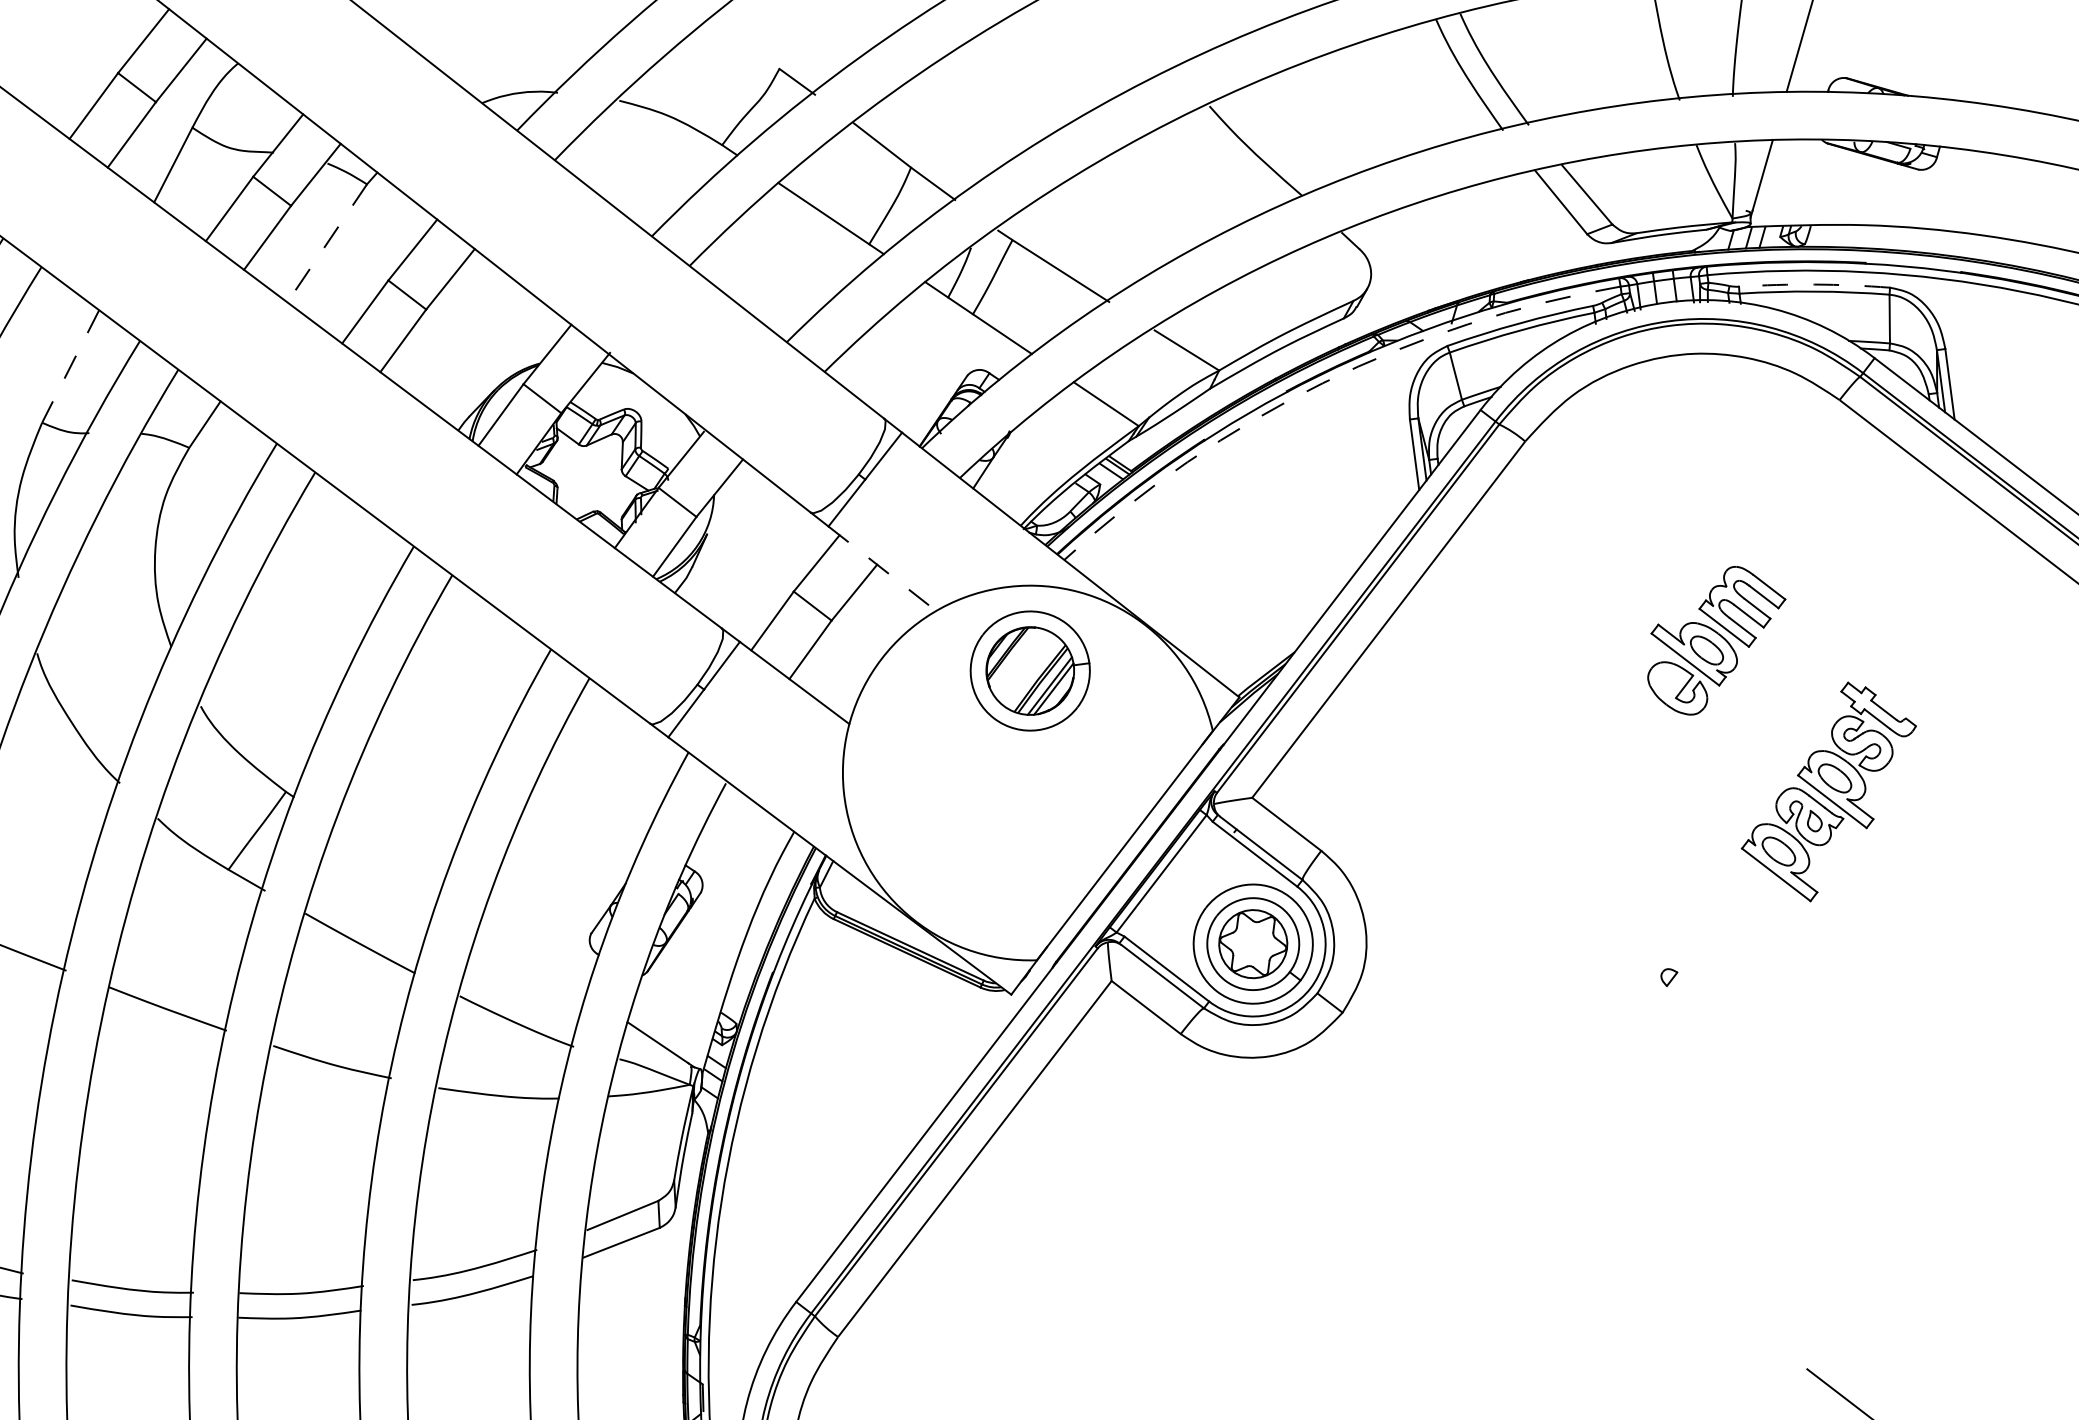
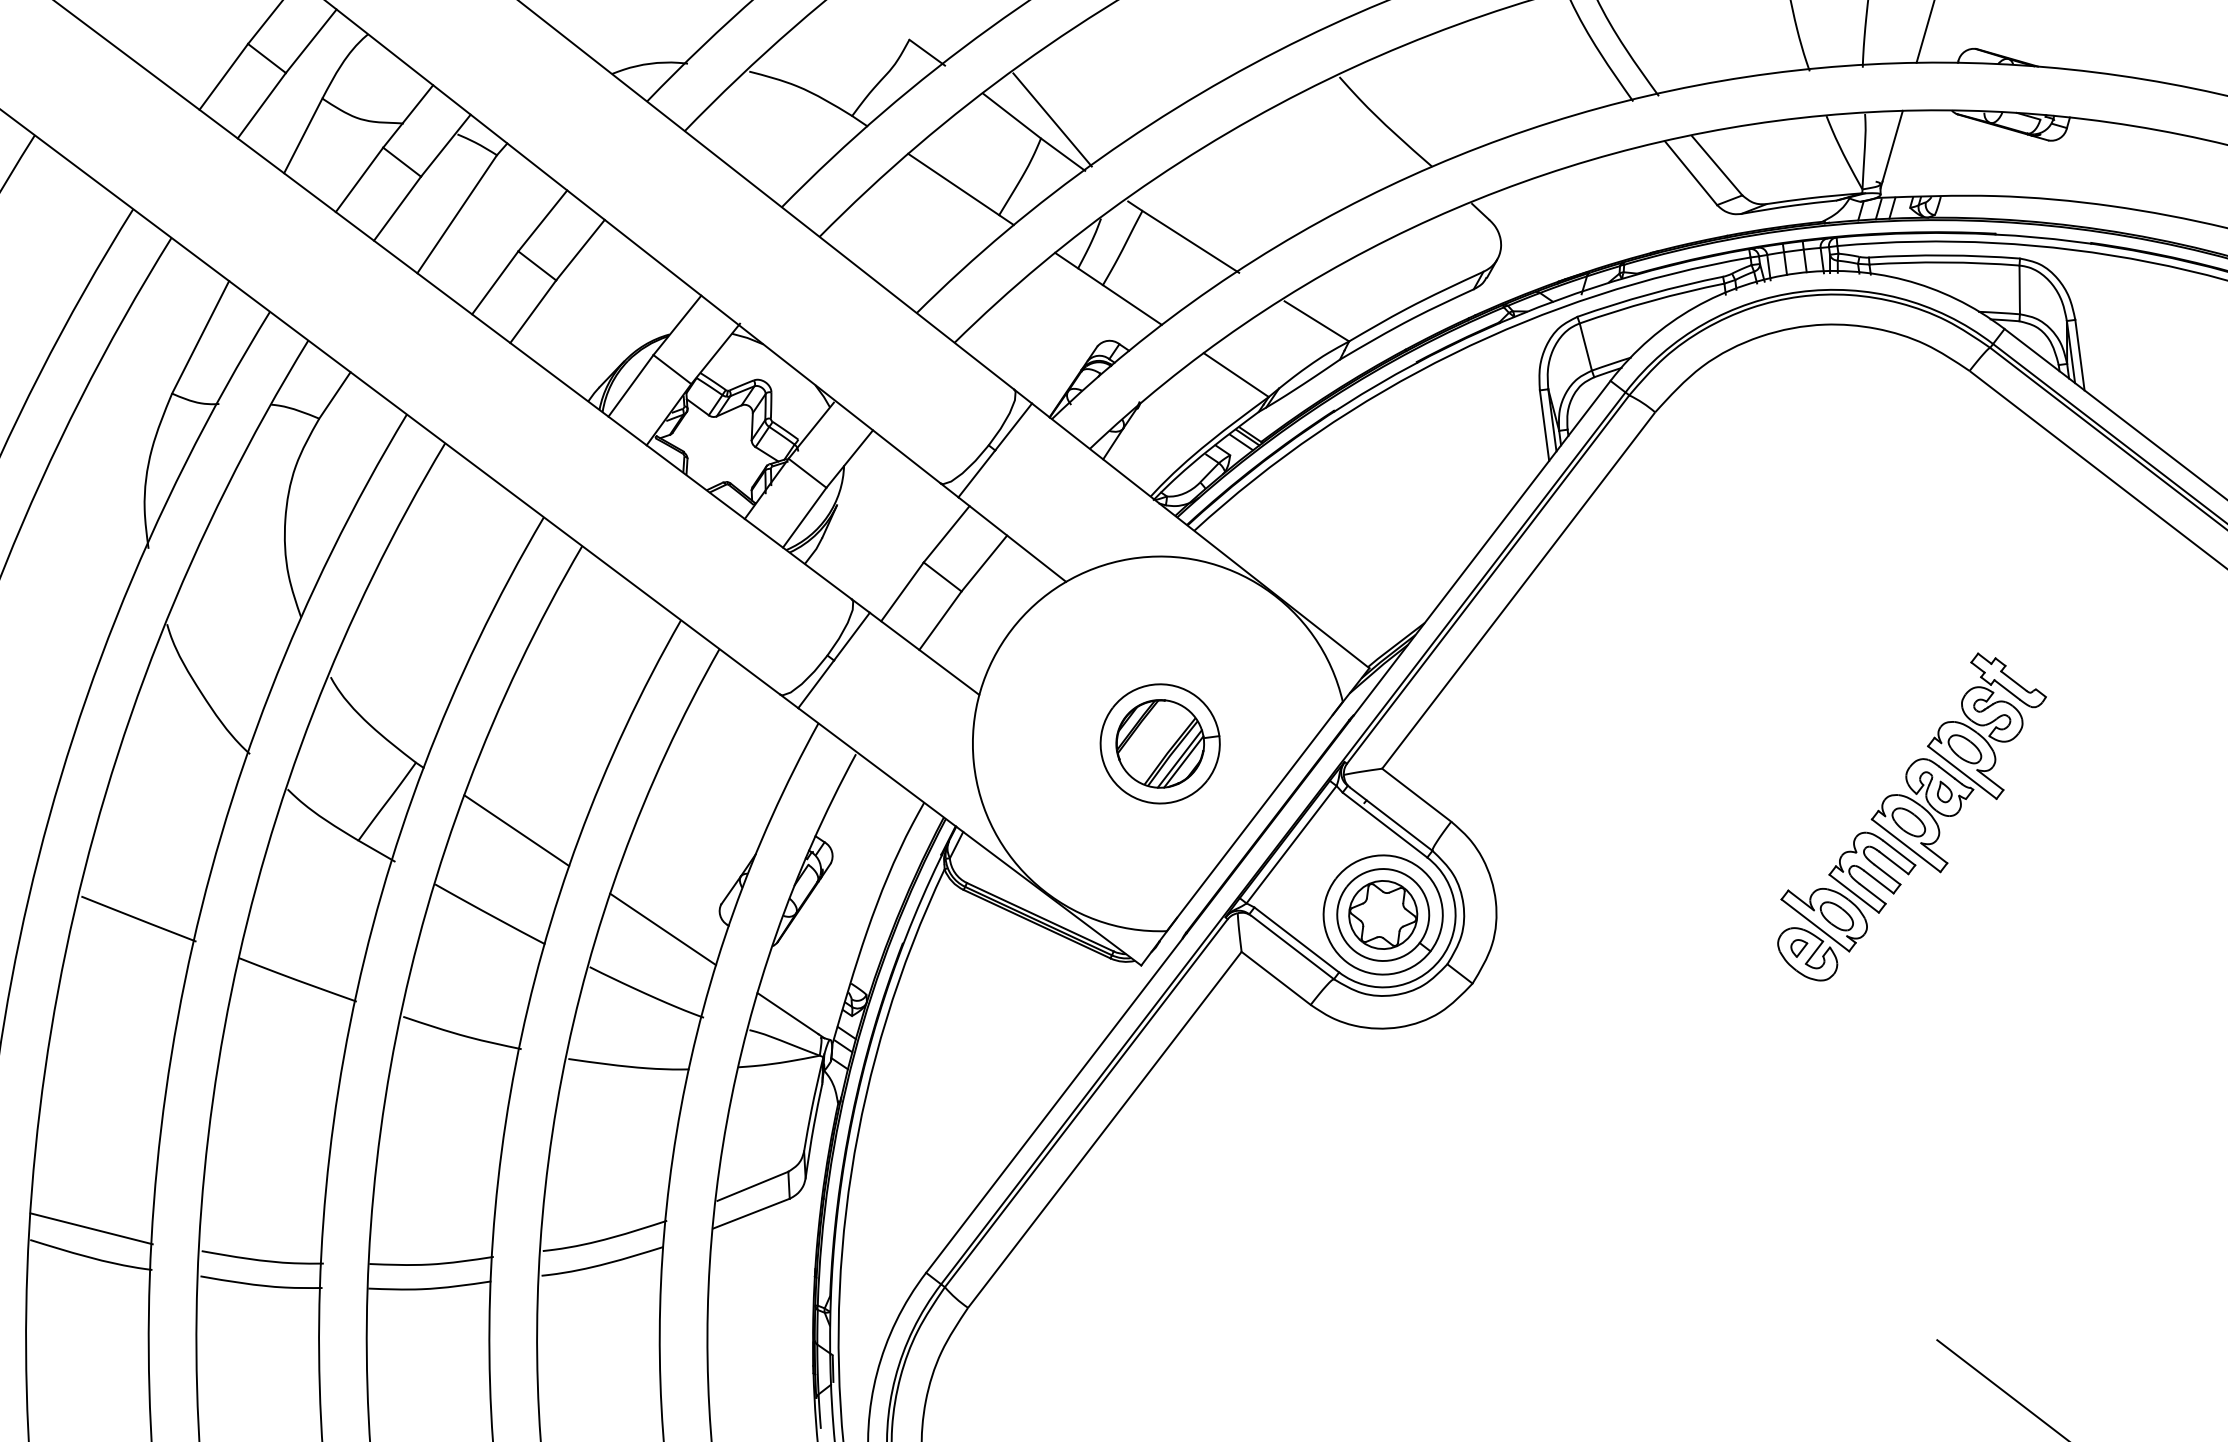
line: (922, 148) -> (1052, 119), added
line: (326, 243) -> (456, 214), dashed -> solid
arc: (1814, 284) -> (1944, 255), dashed -> solid
line: (70, 366) -> (200, 337), dashed -> solid
arc: (1322, 383) -> (1452, 354), dashed -> solid
line: (882, 568) -> (1012, 539), dashed -> solid
part: (1716, 640) -> (1846, 906), moved
part: (1029, 670) -> (1159, 743), moved
line: (386, 859) -> (516, 830), added
line: (533, 958) -> (663, 929), added

